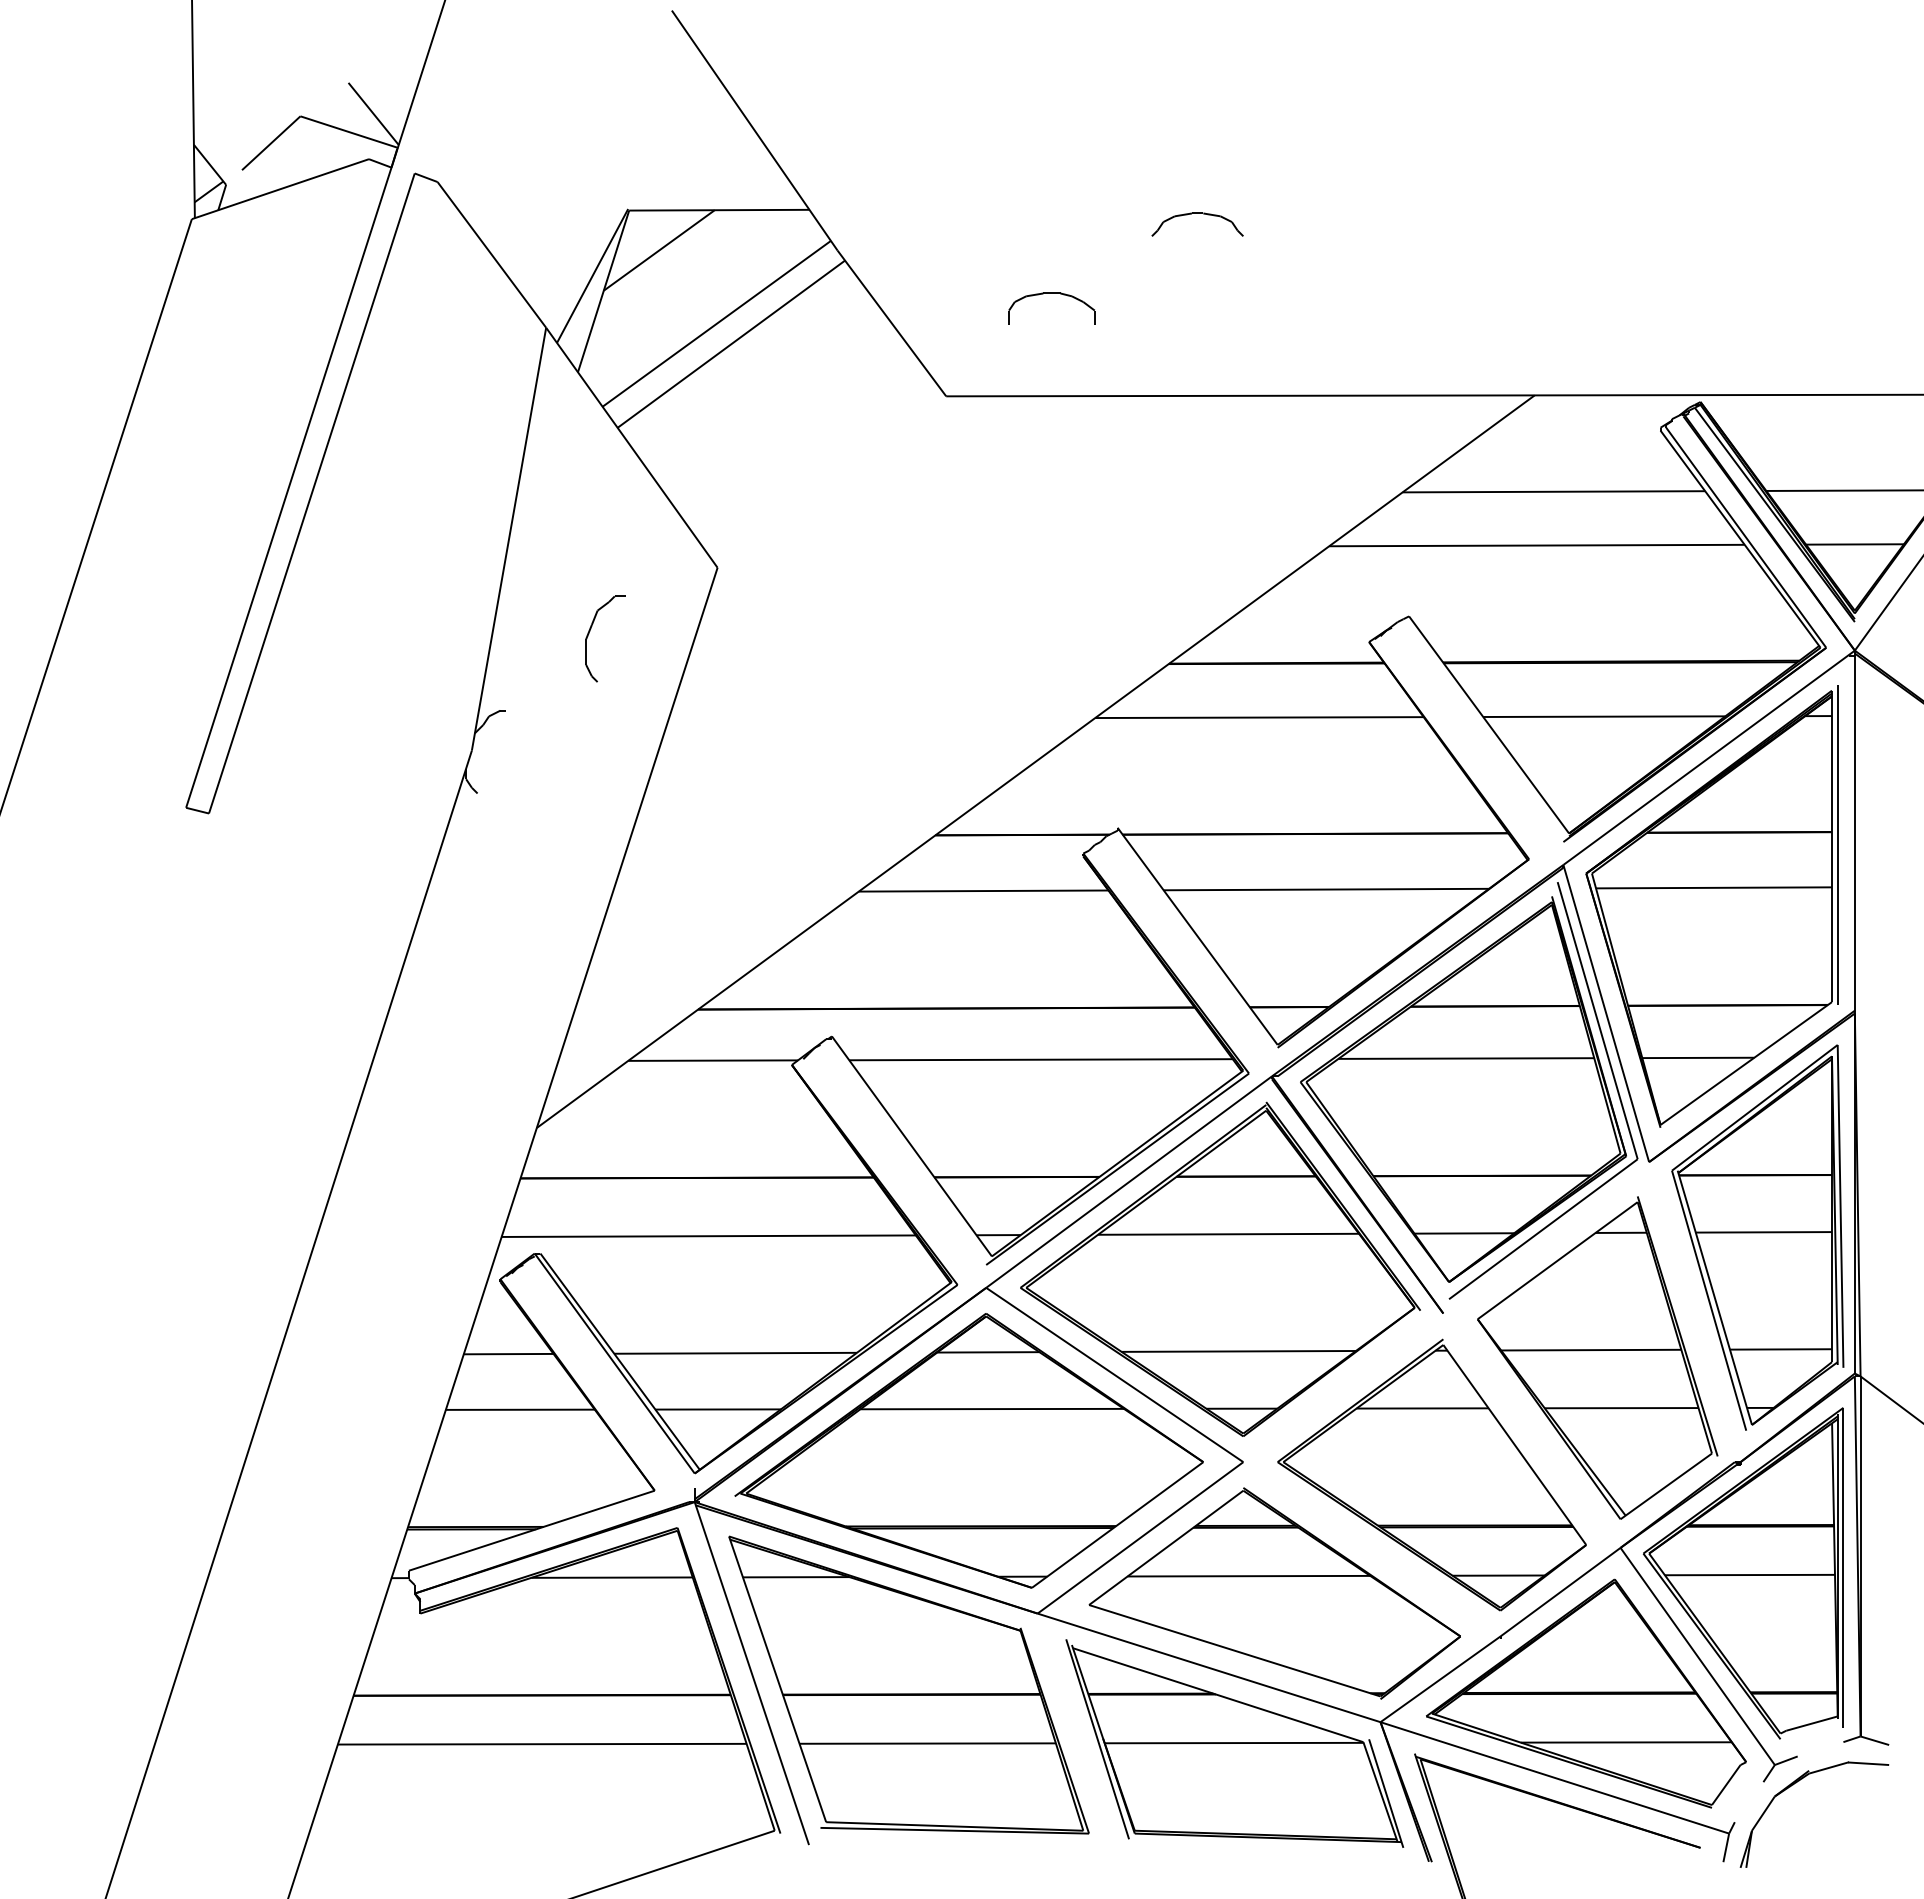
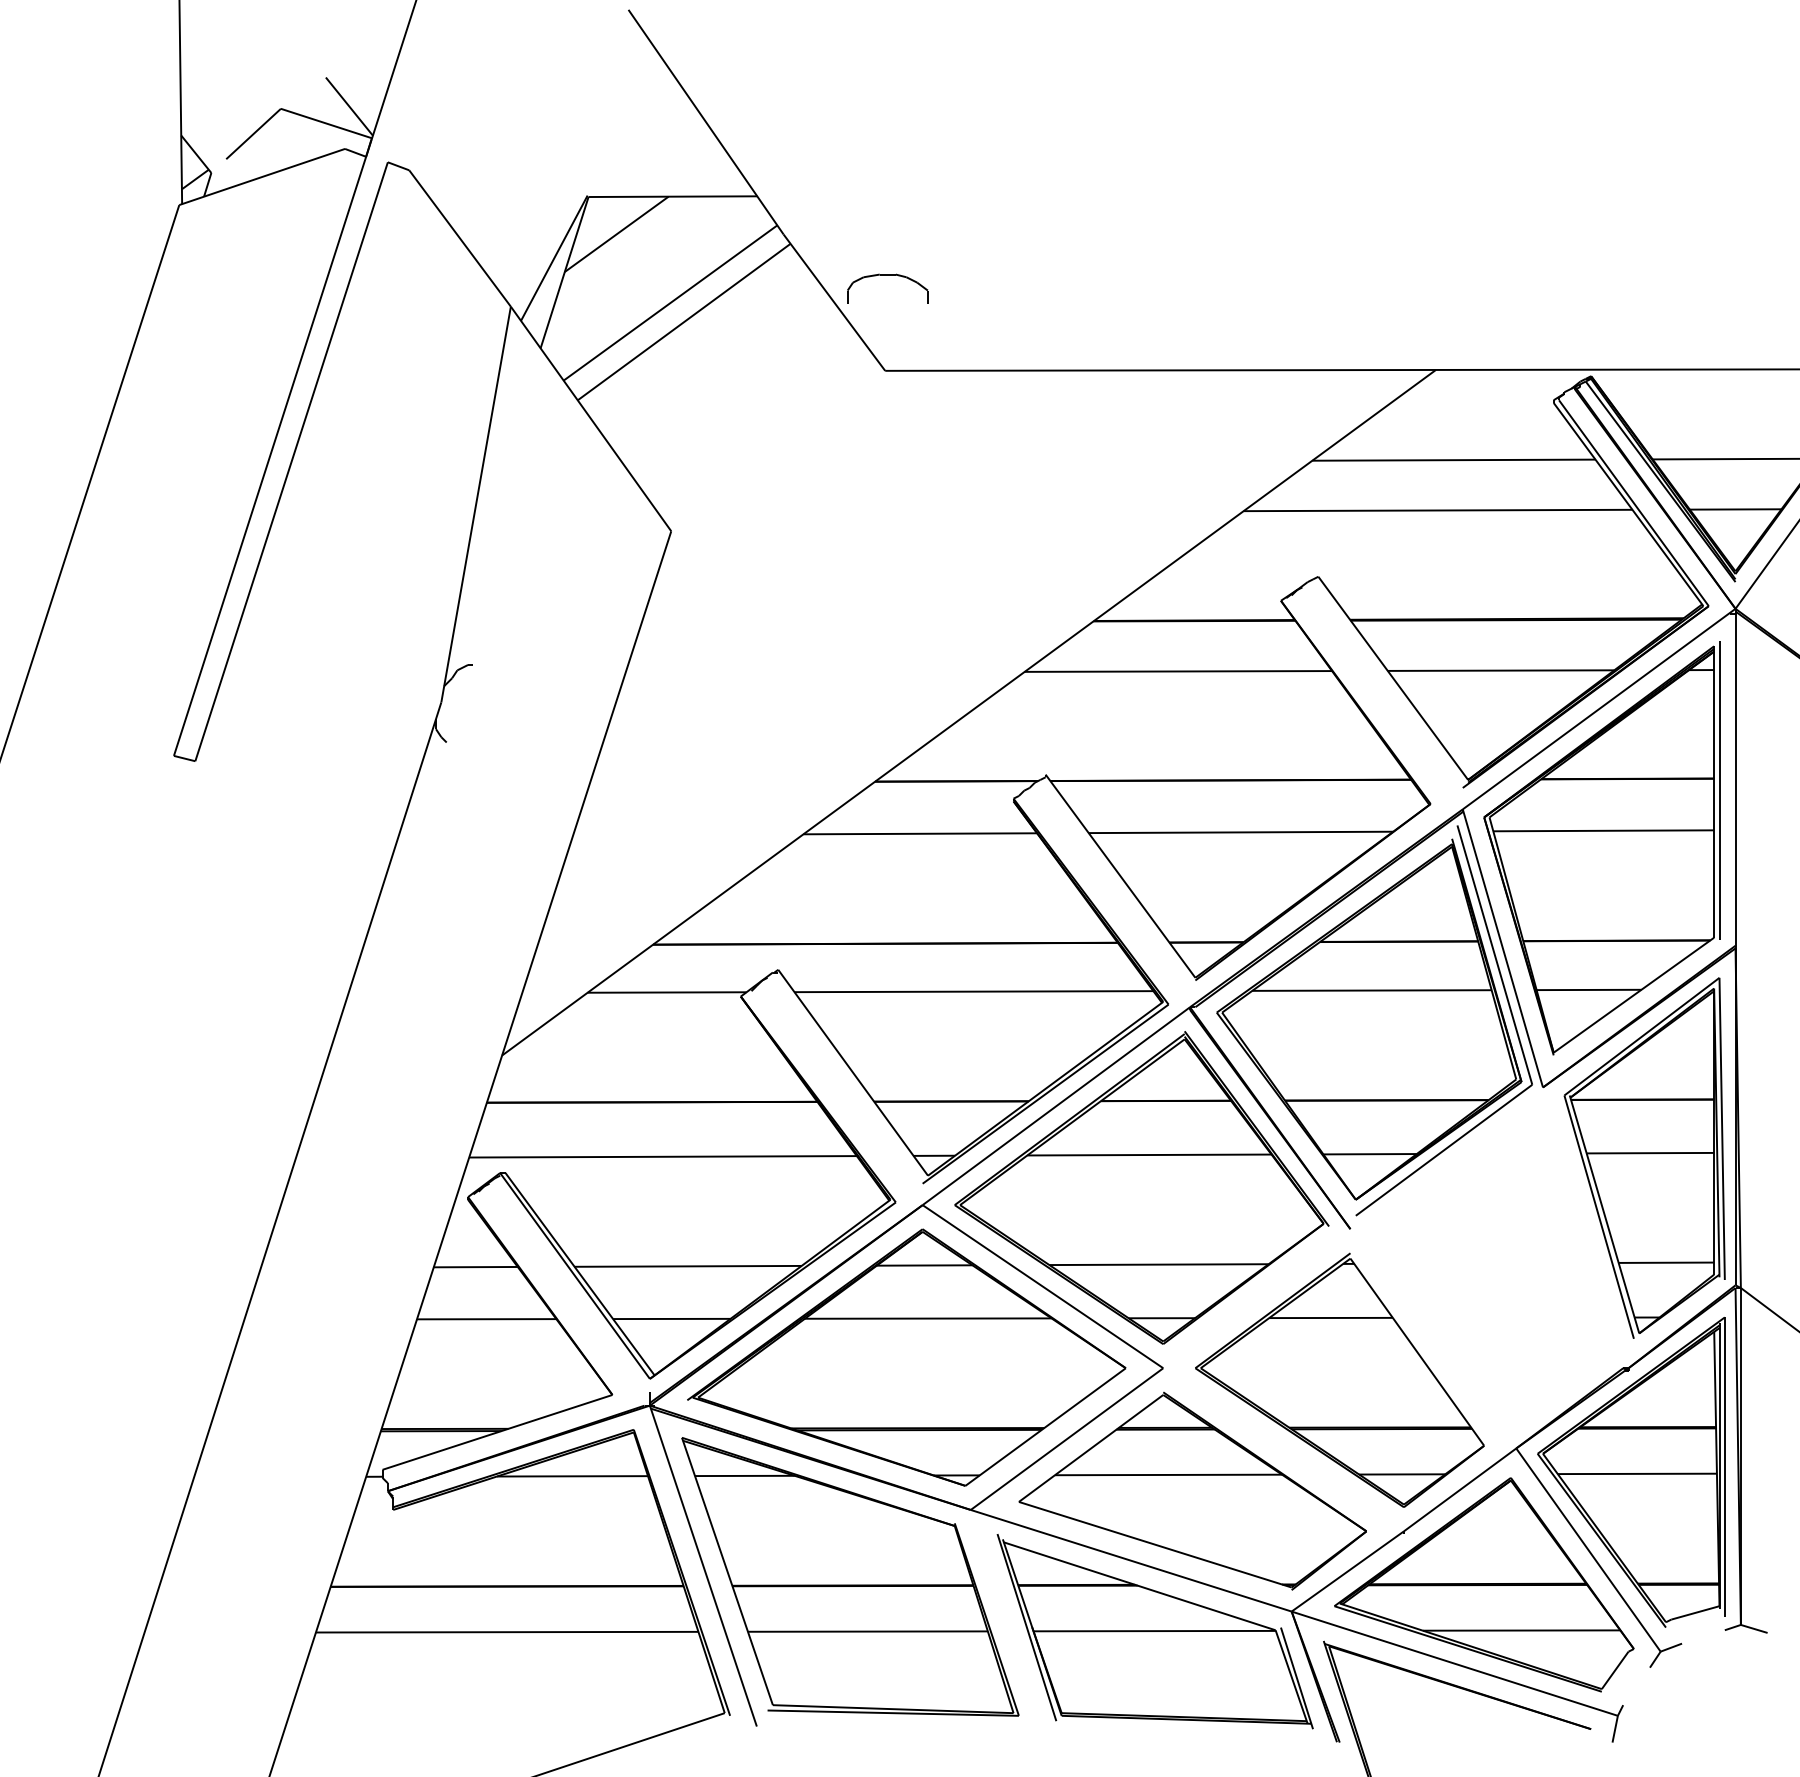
part: (1197, 213) -> (1120, 199), removed
part: (1051, 293) -> (887, 274), moved
part: (590, 631) -> (552, 590), removed
part: (1597, 1357) -> (1494, 1270), removed
part: (1793, 1785) -> (1678, 1670), removed

